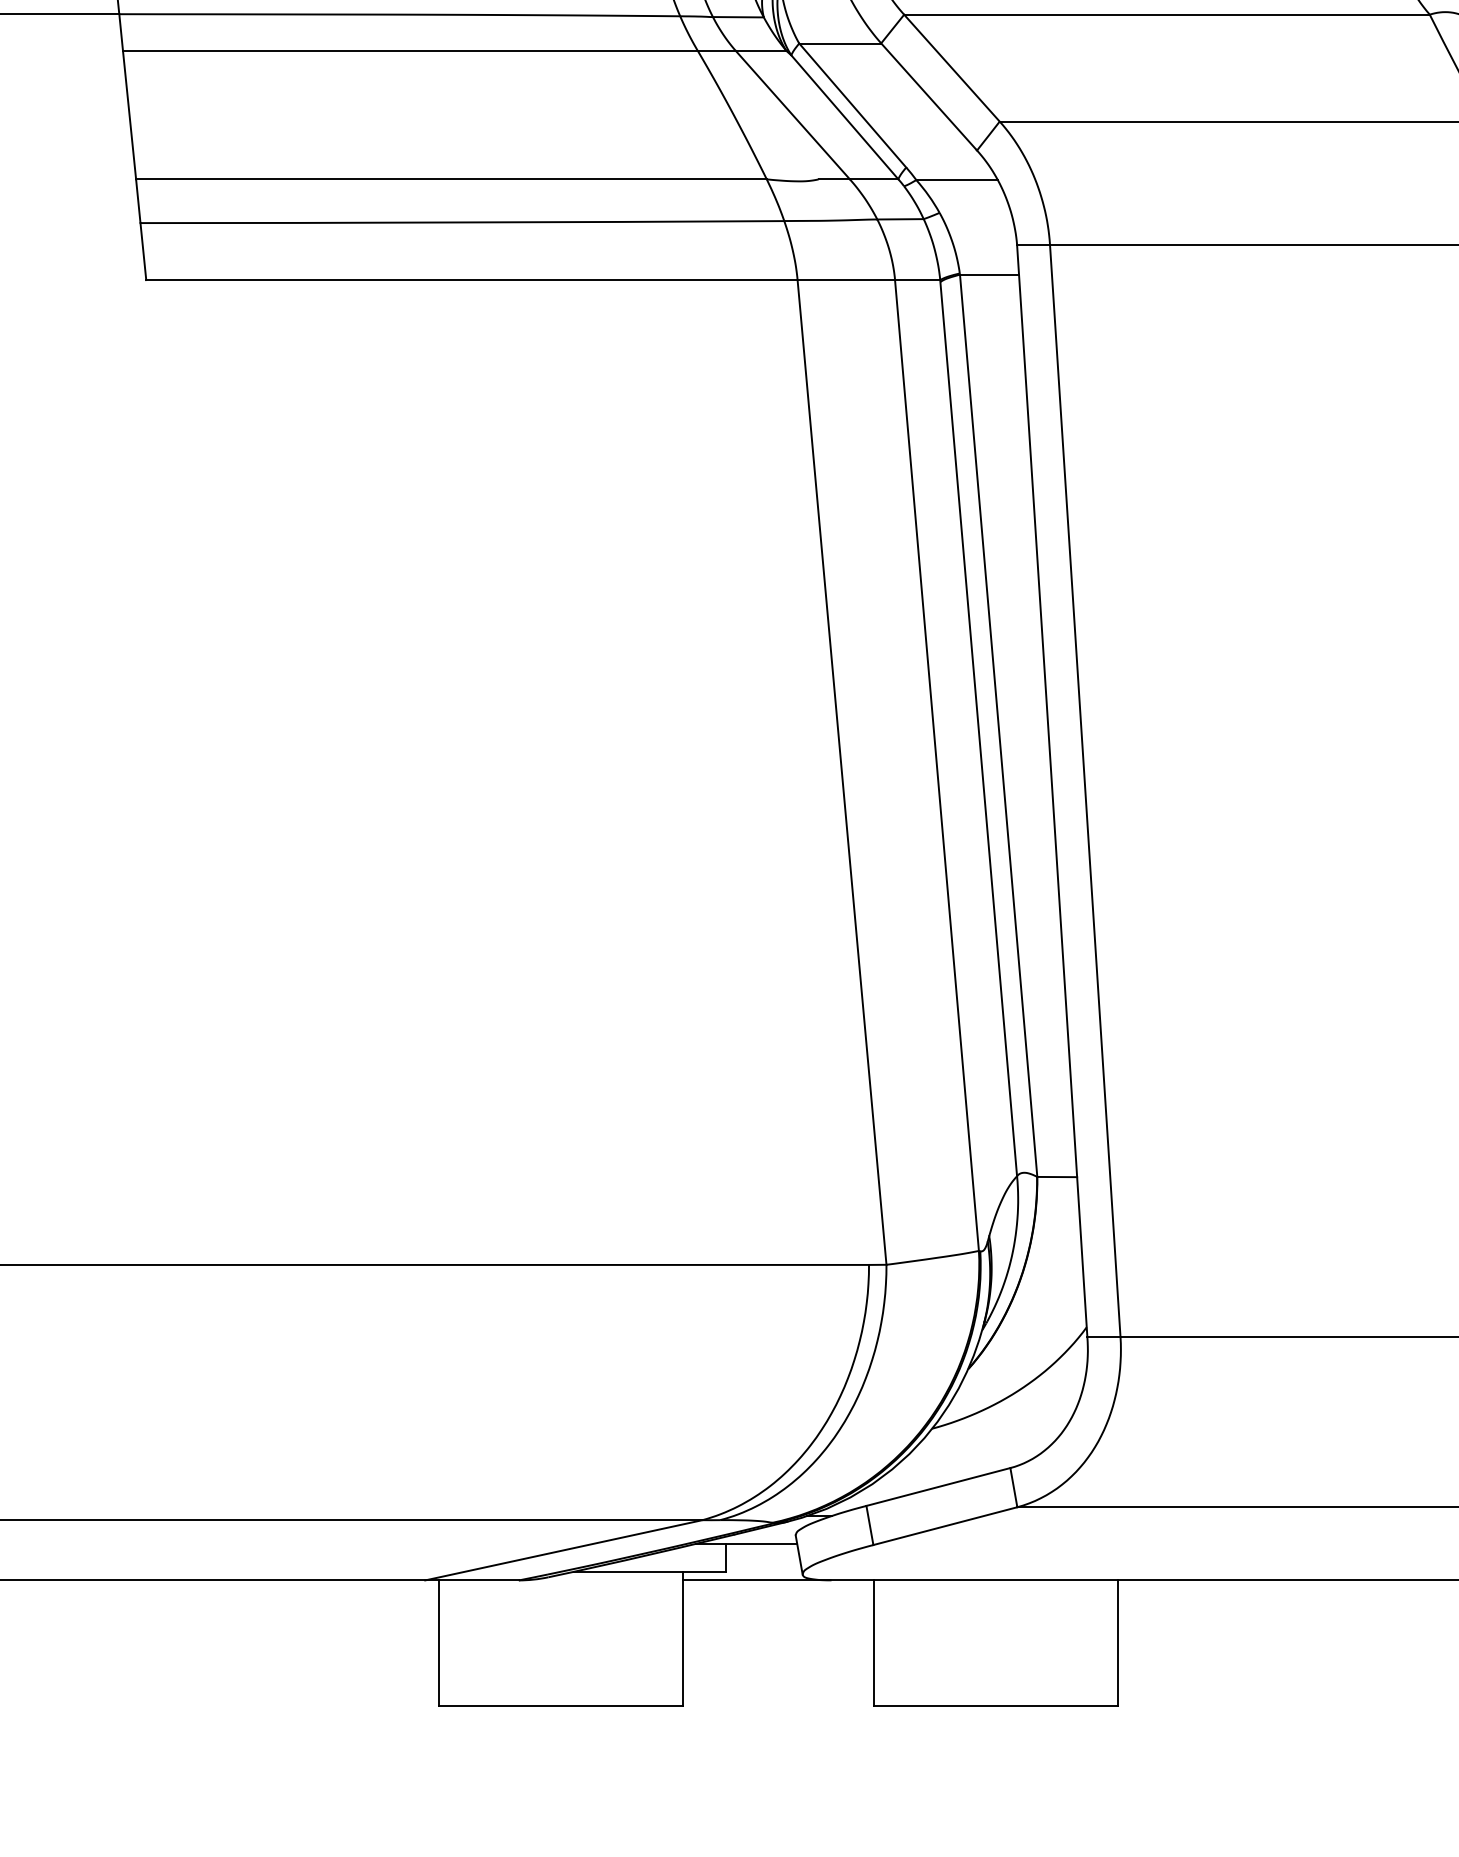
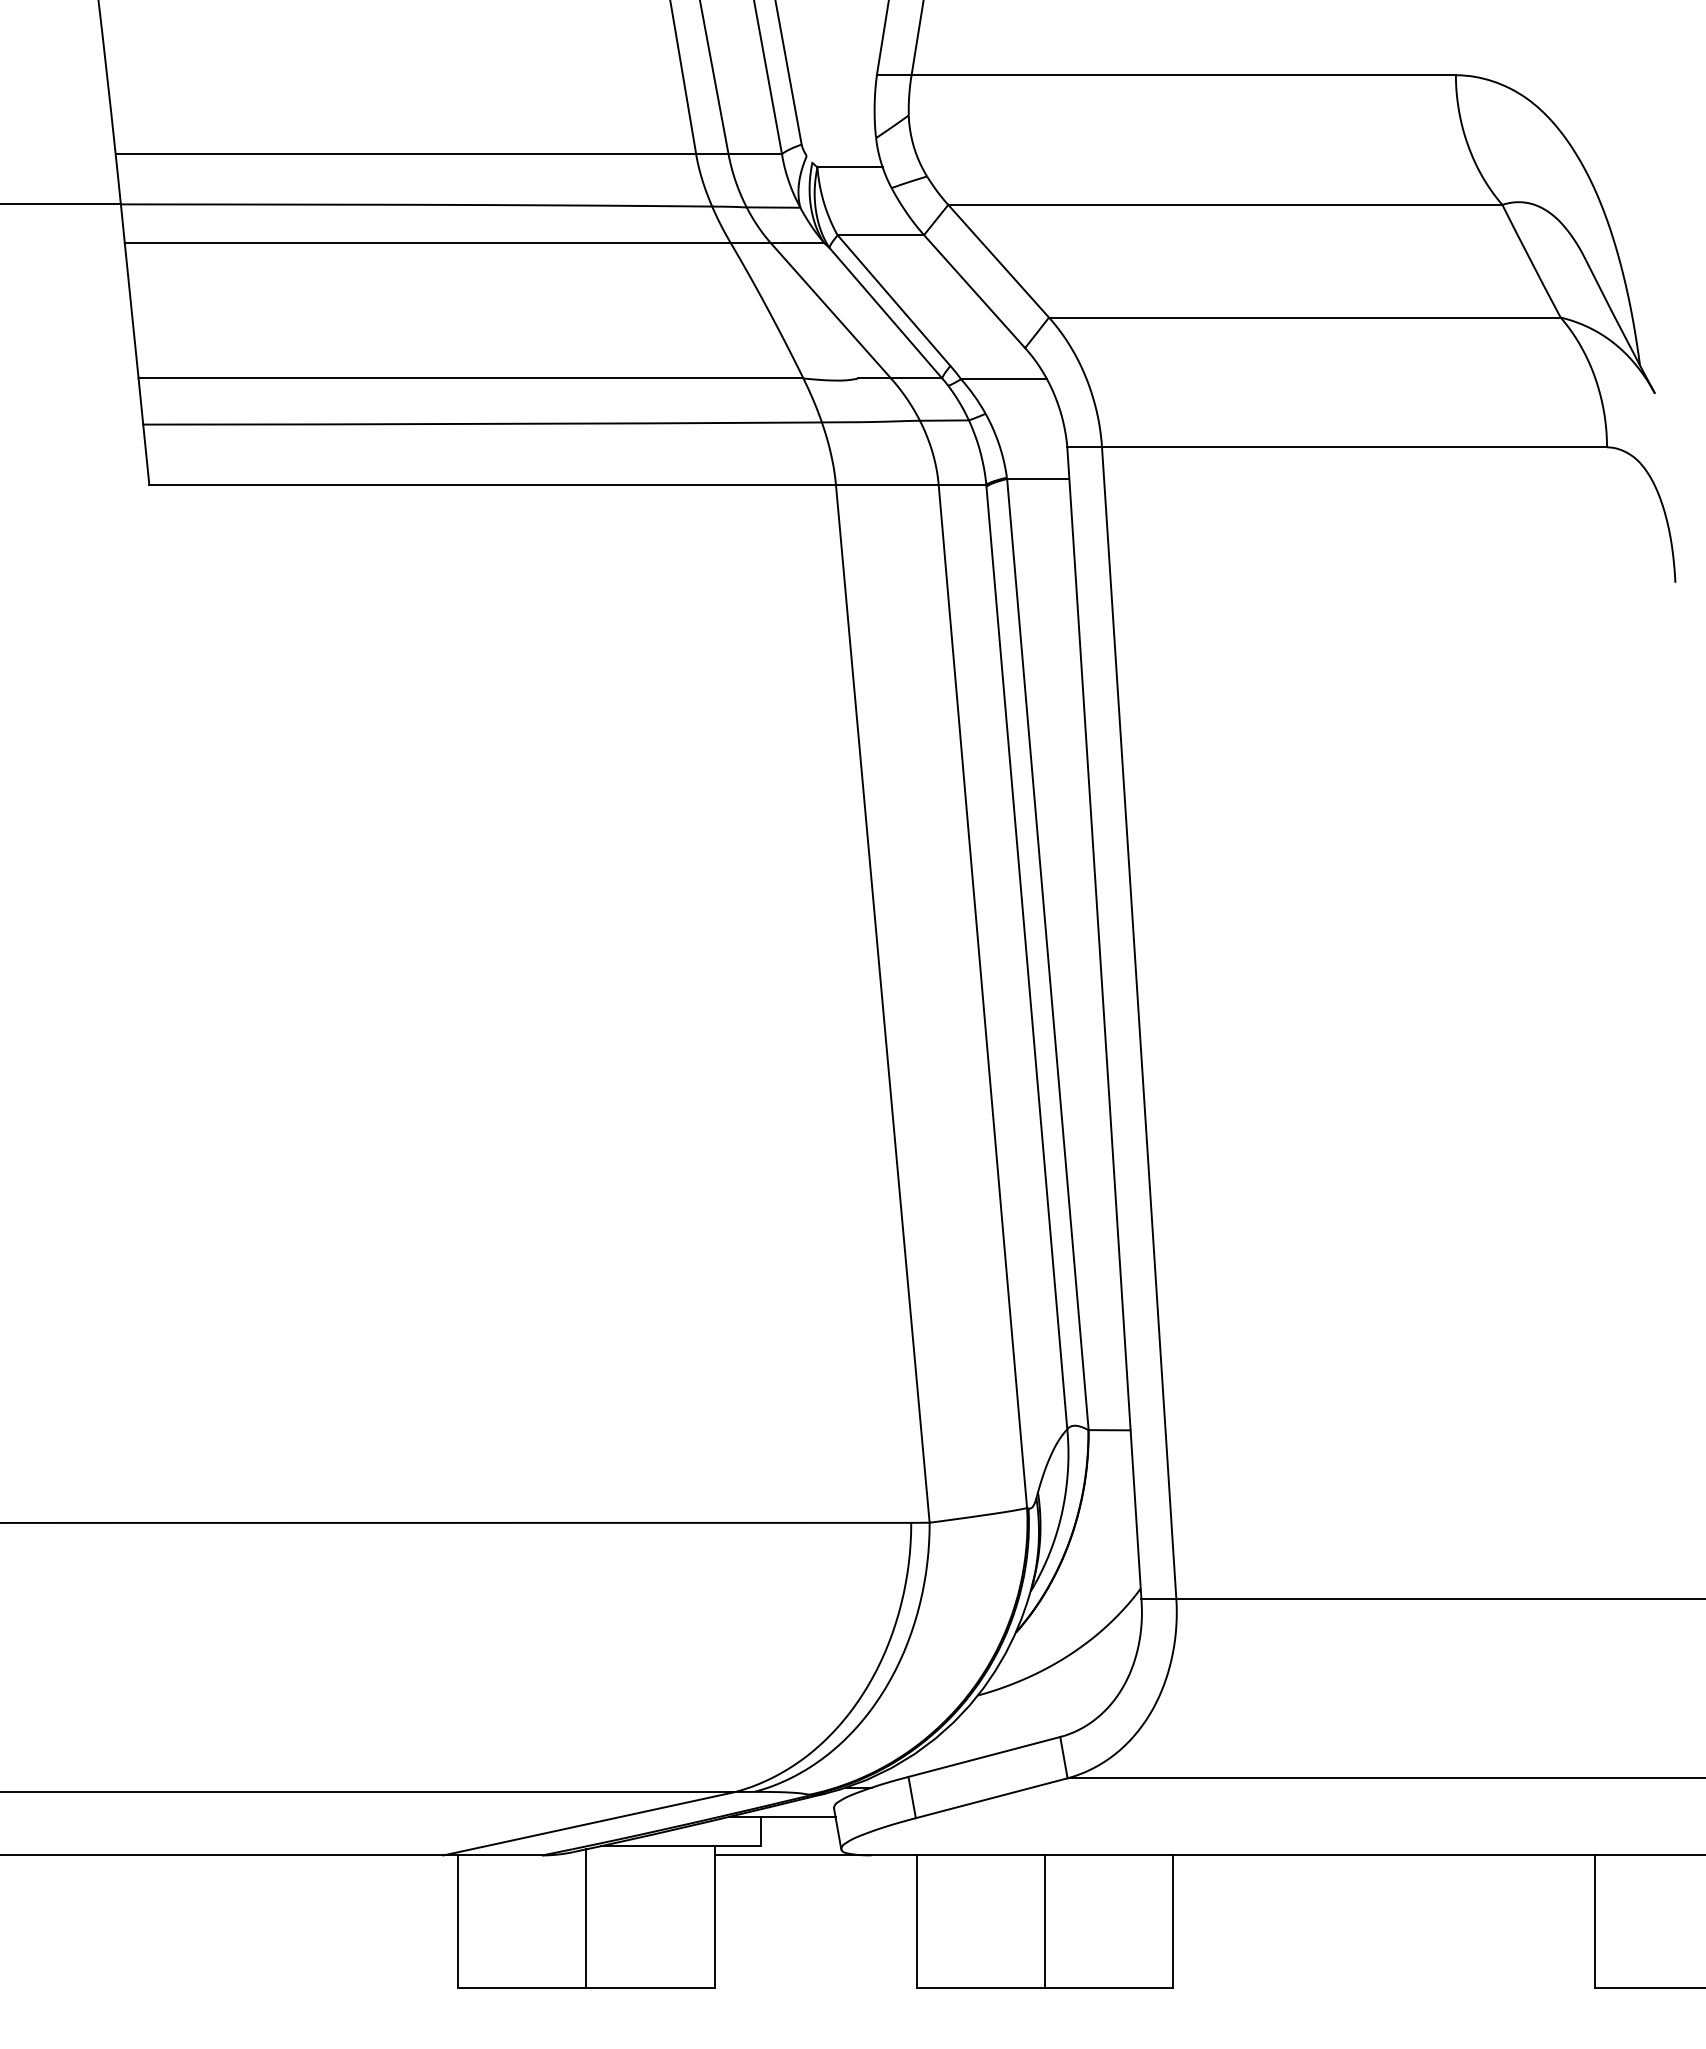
line: (560, 1640) -> (586, 1918), added
line: (995, 1643) -> (1044, 1921), added

